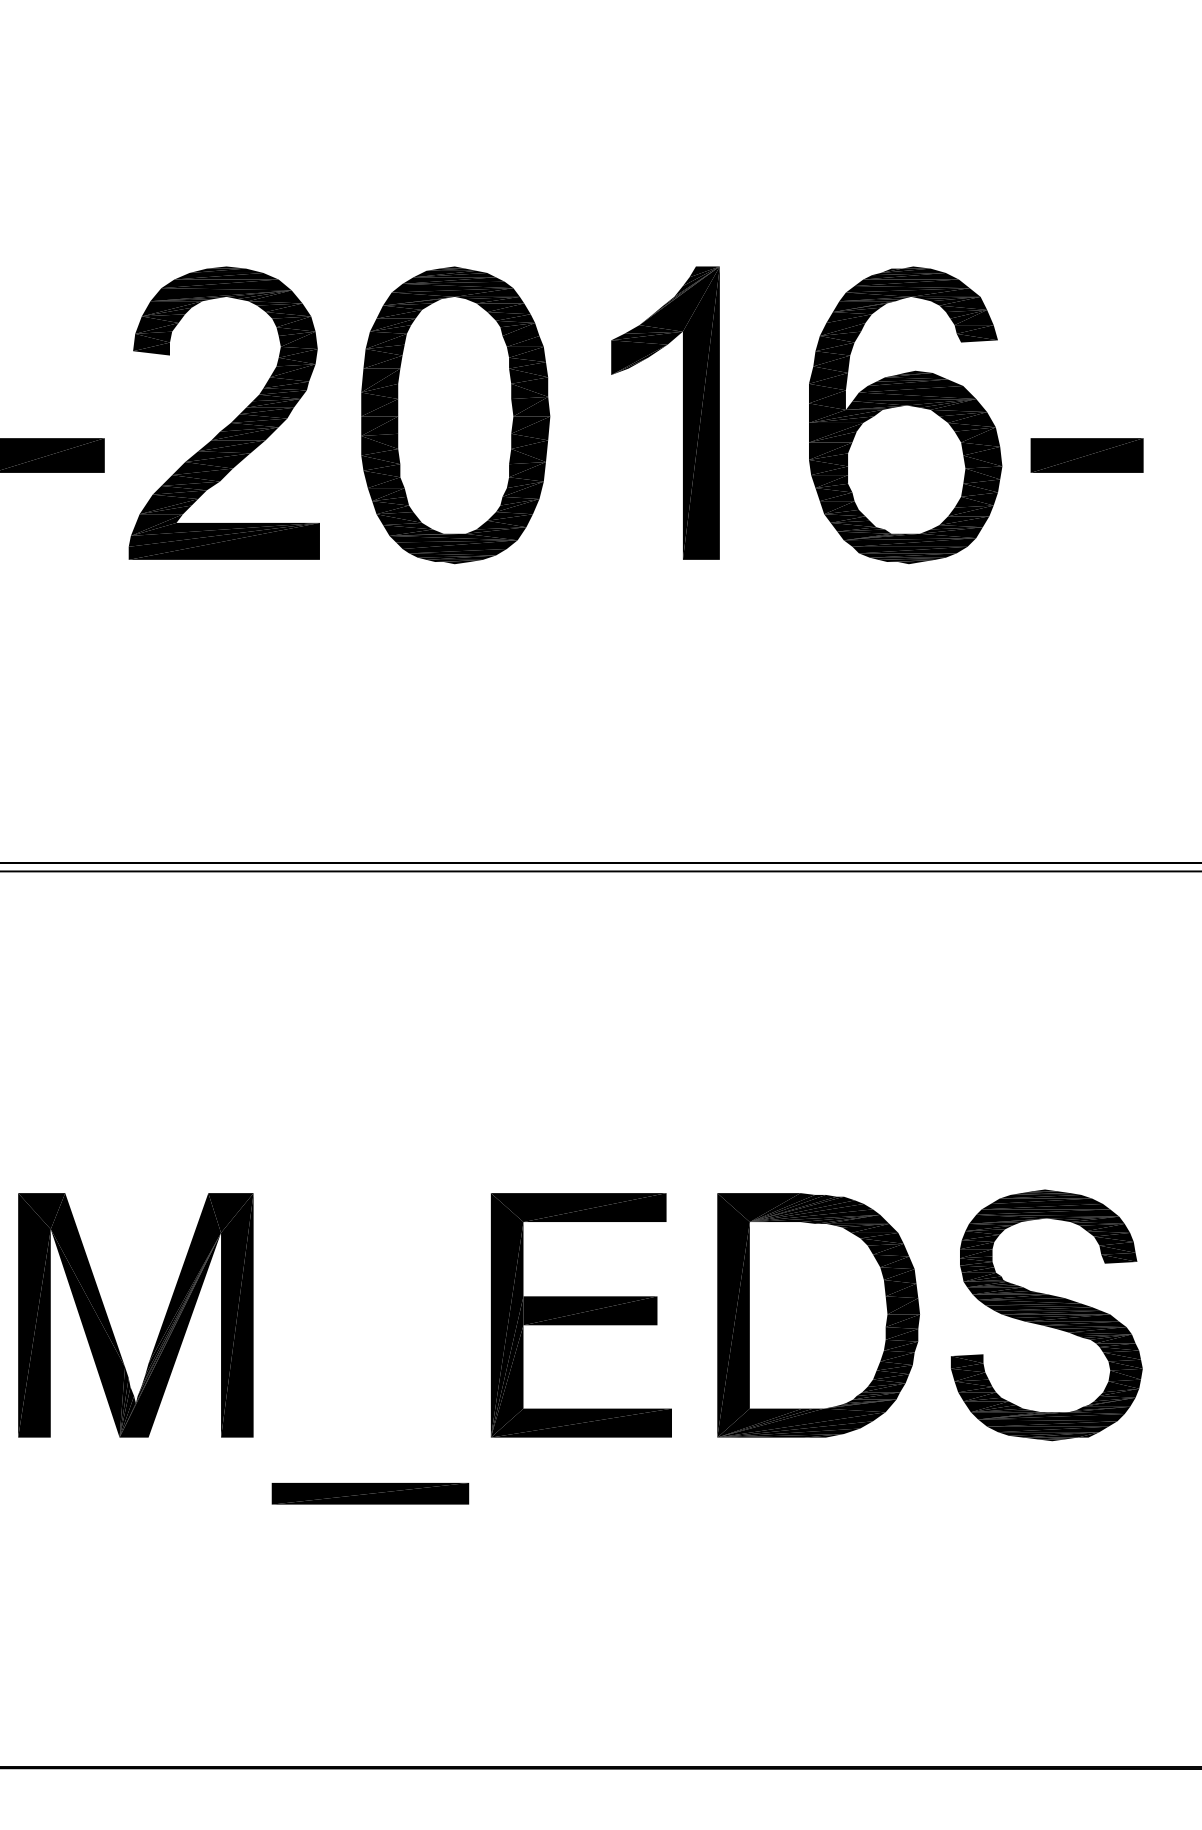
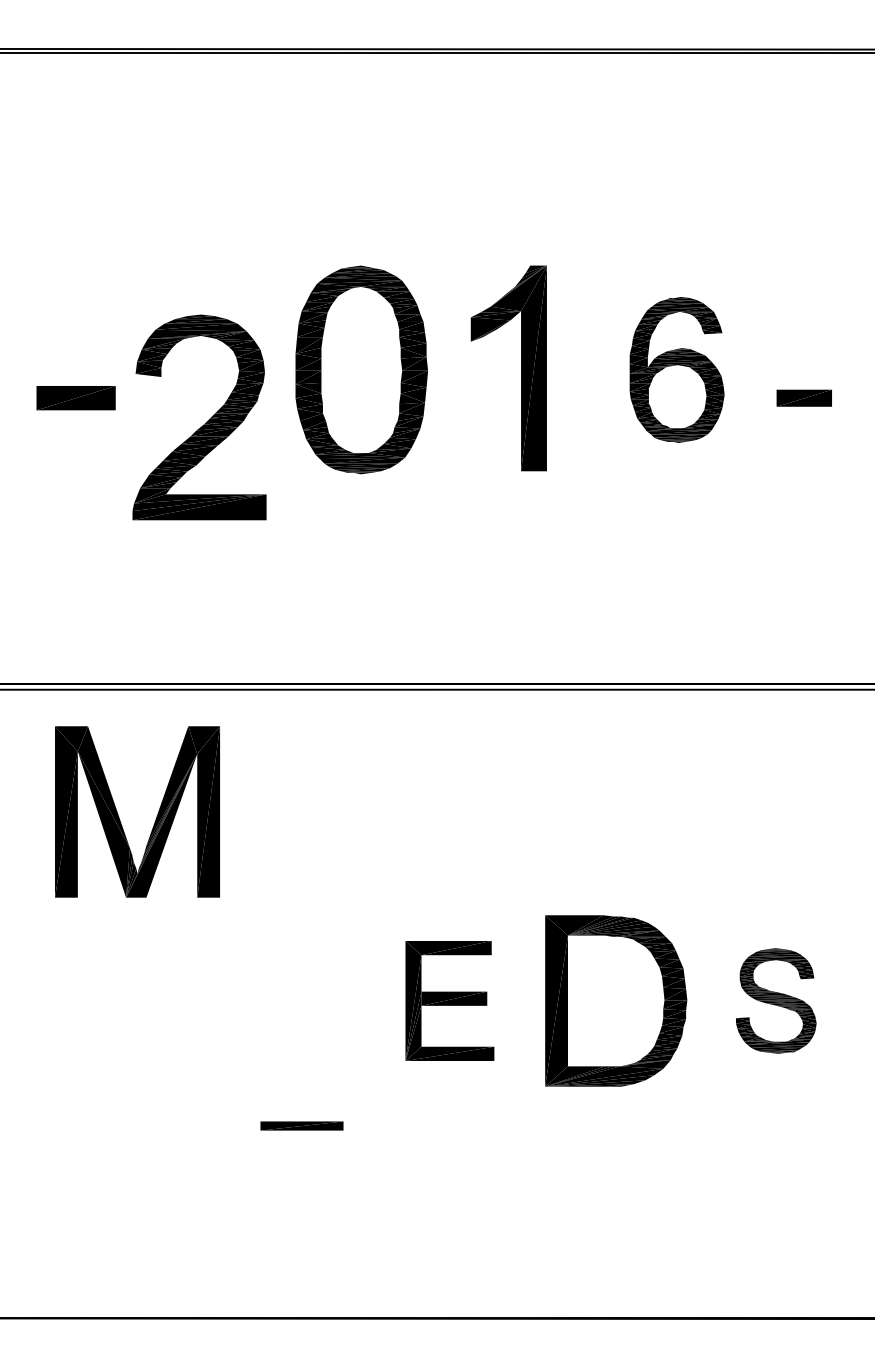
part: (904, 414) -> (676, 369), size x0.7
part: (232, 420) -> (205, 422), moved
part: (1085, 456) -> (803, 398), size x0.7
part: (580, 1314) -> (449, 1000), size x0.7
part: (1047, 1314) -> (776, 1000), size x0.6
part: (110, 1323) -> (119, 817), moved
part: (369, 1492) -> (301, 1125), size x0.6

